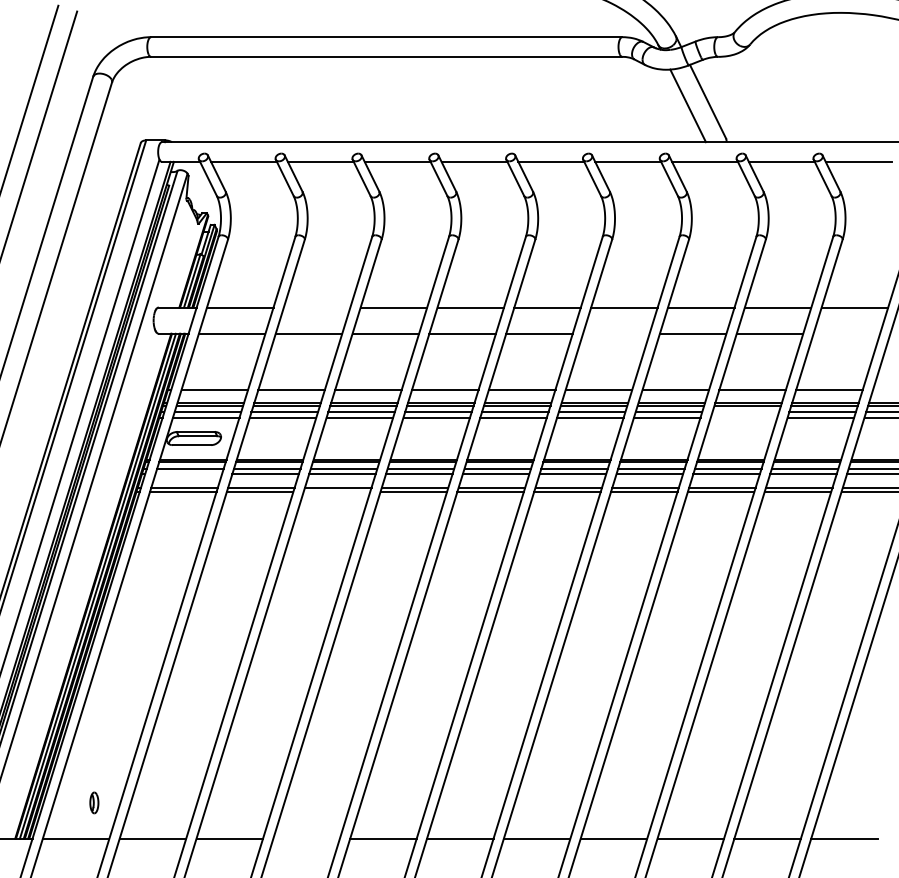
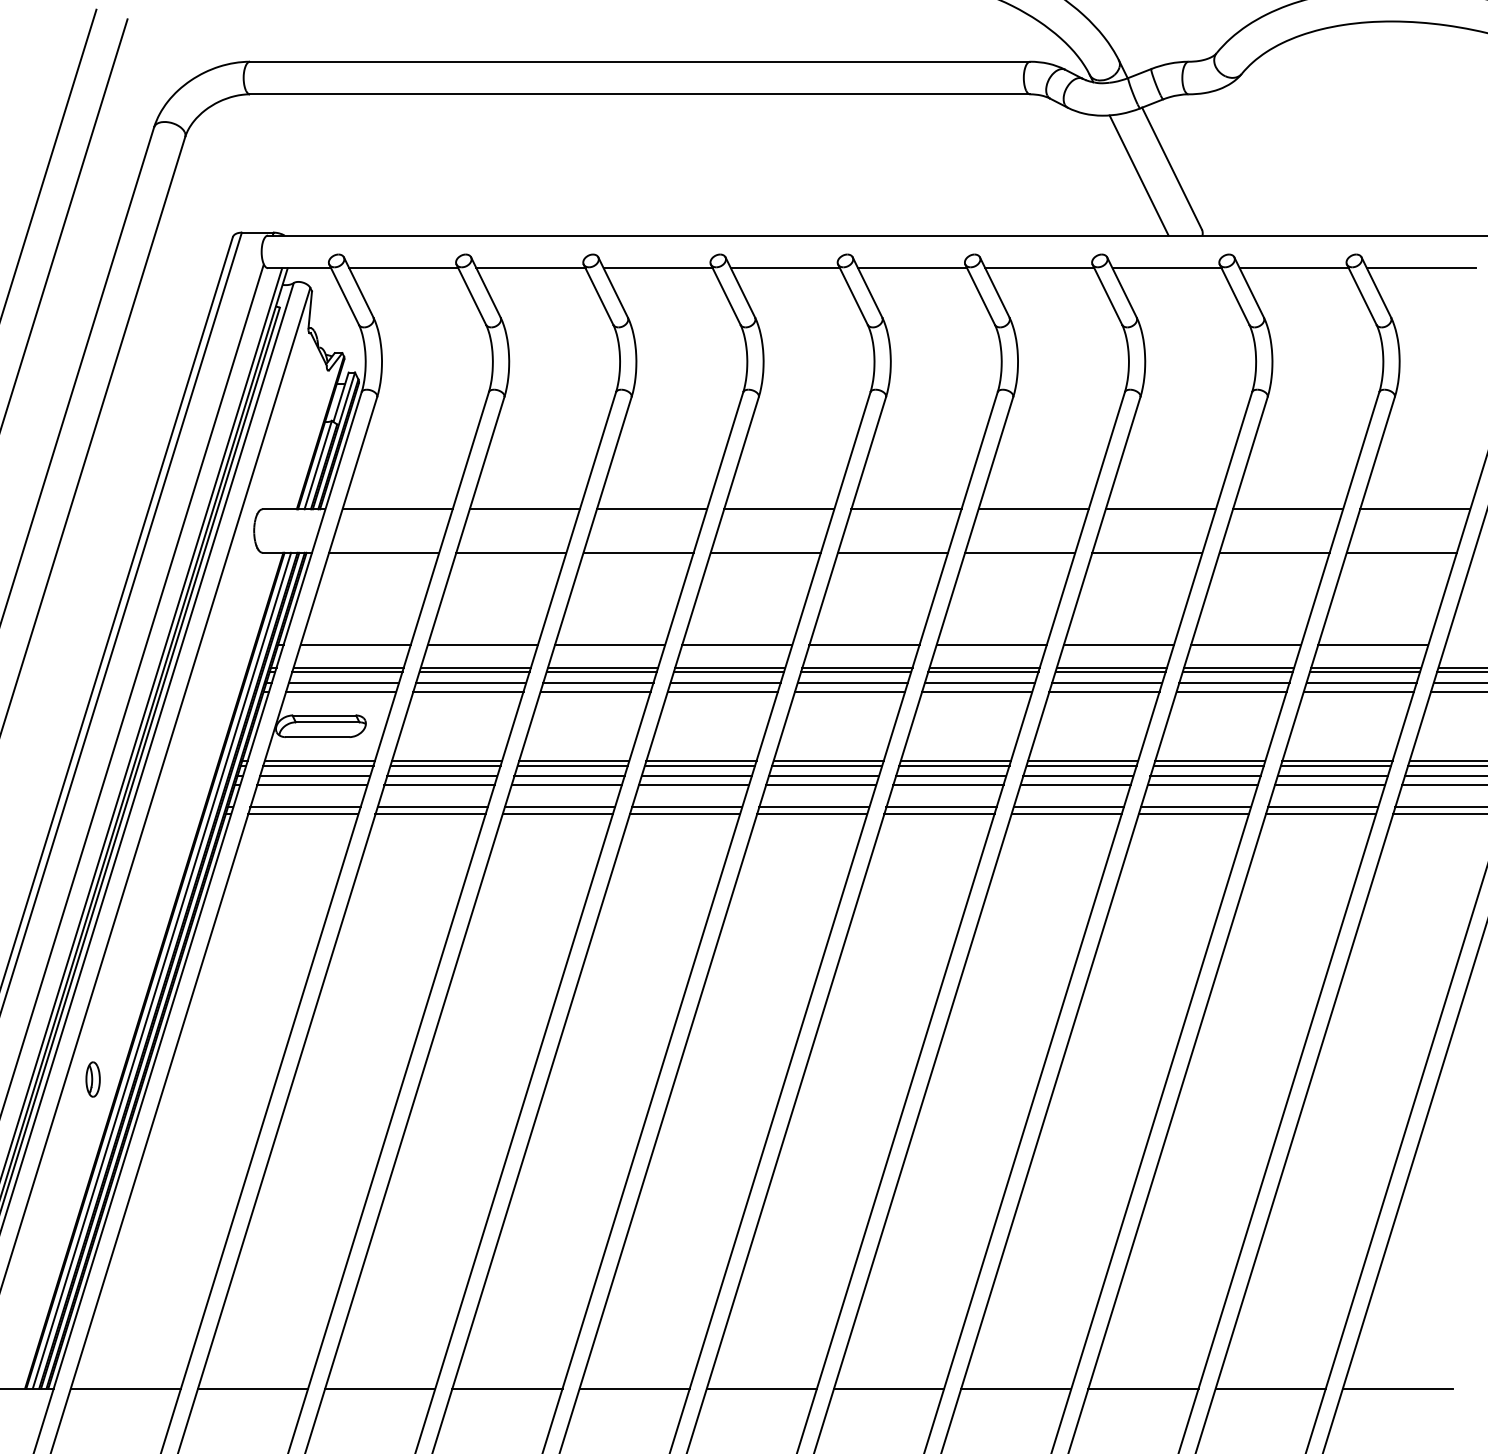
line: (316, 307) -> (523, 509), added
line: (616, 333) -> (1020, 552), added
line: (846, 333) -> (1401, 552), added
line: (745, 412) -> (1234, 683), added
line: (743, 417) -> (1230, 691), added
line: (188, 474) -> (311, 785), added
line: (336, 491) -> (556, 813), added
part: (94, 802) -> (93, 1078), moved
line: (306, 838) -> (507, 1388), added

